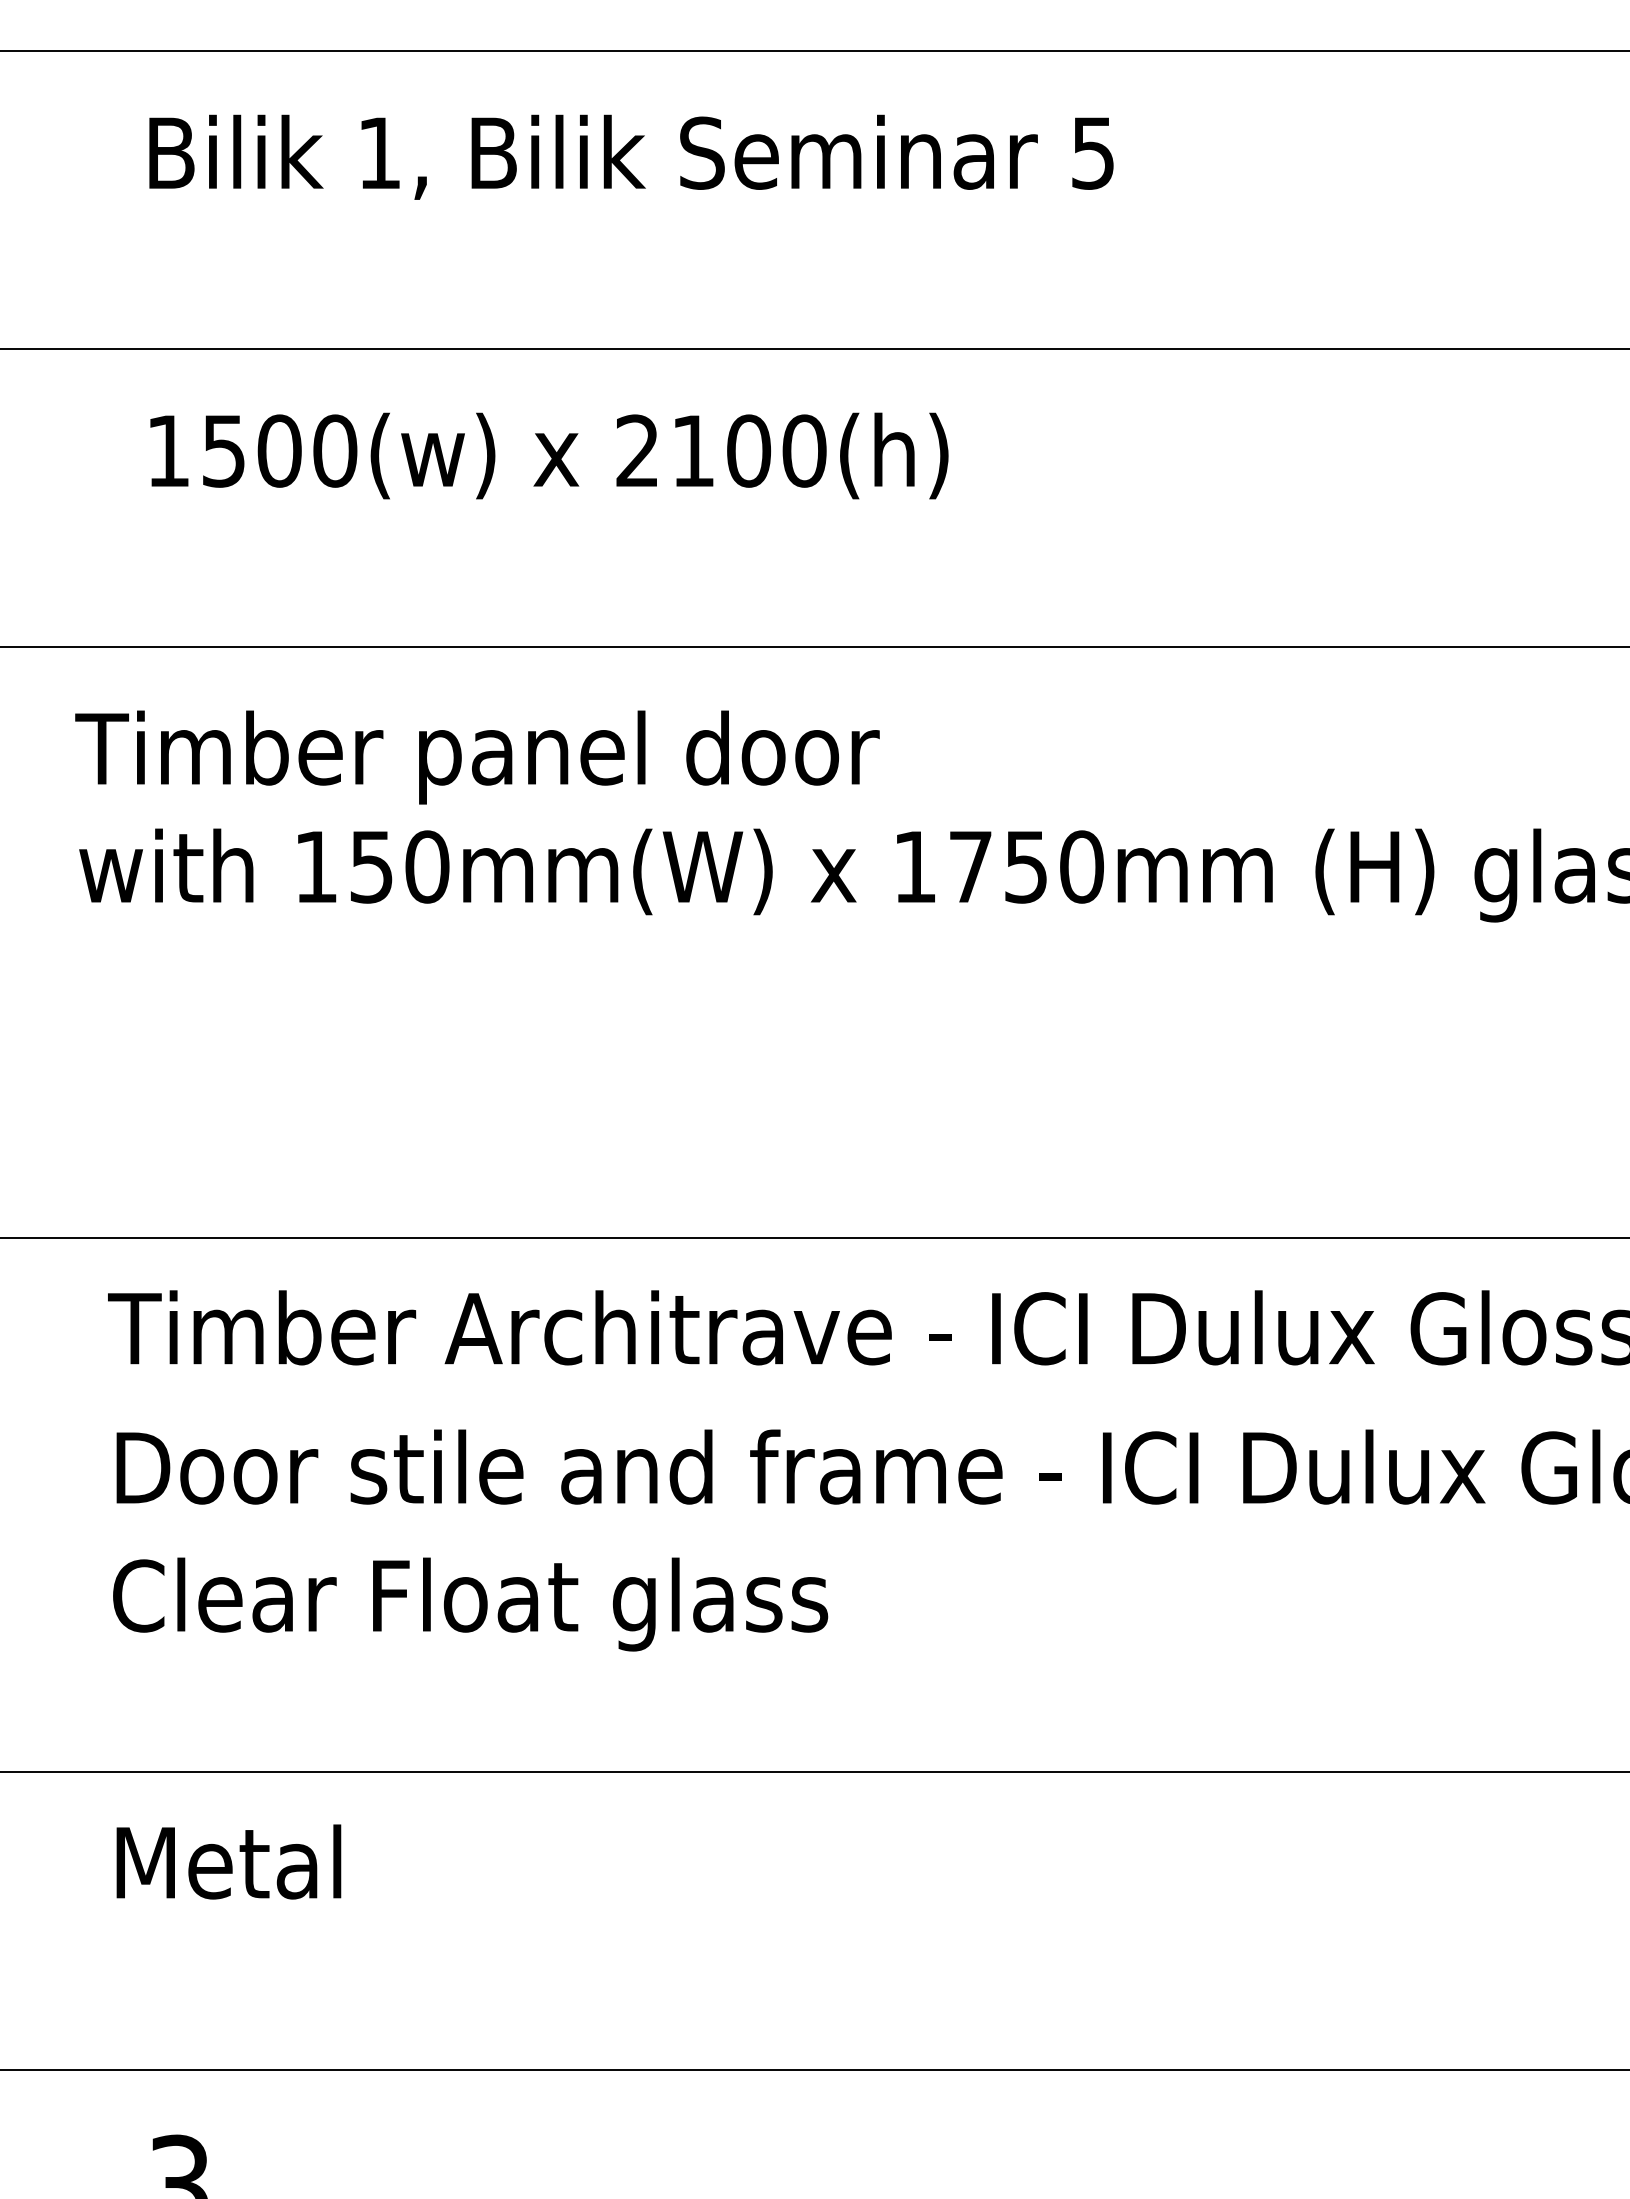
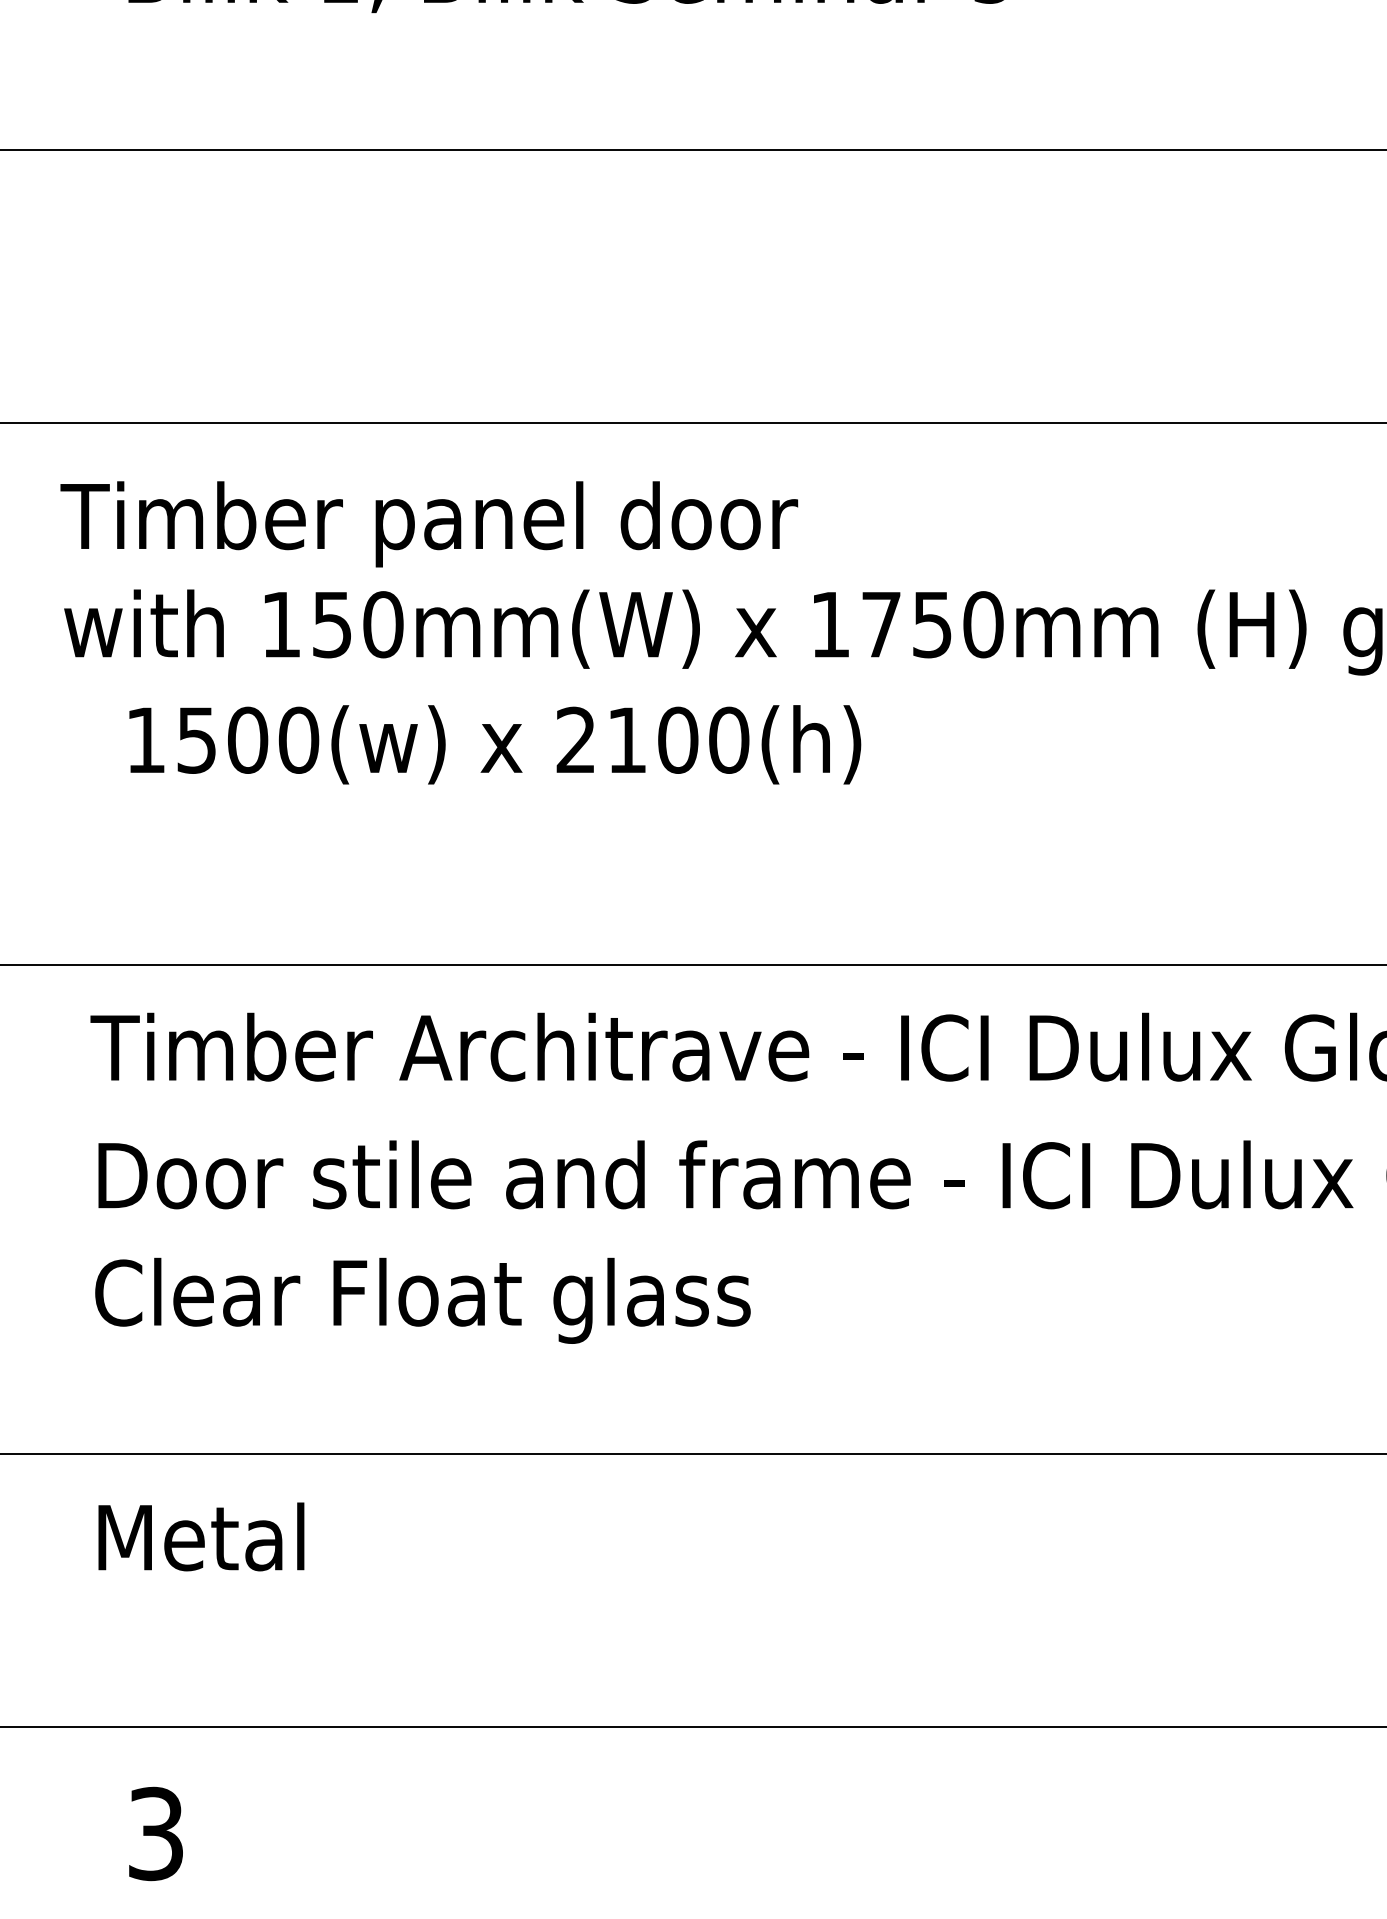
text: (549, 455) -> (495, 744), moved

